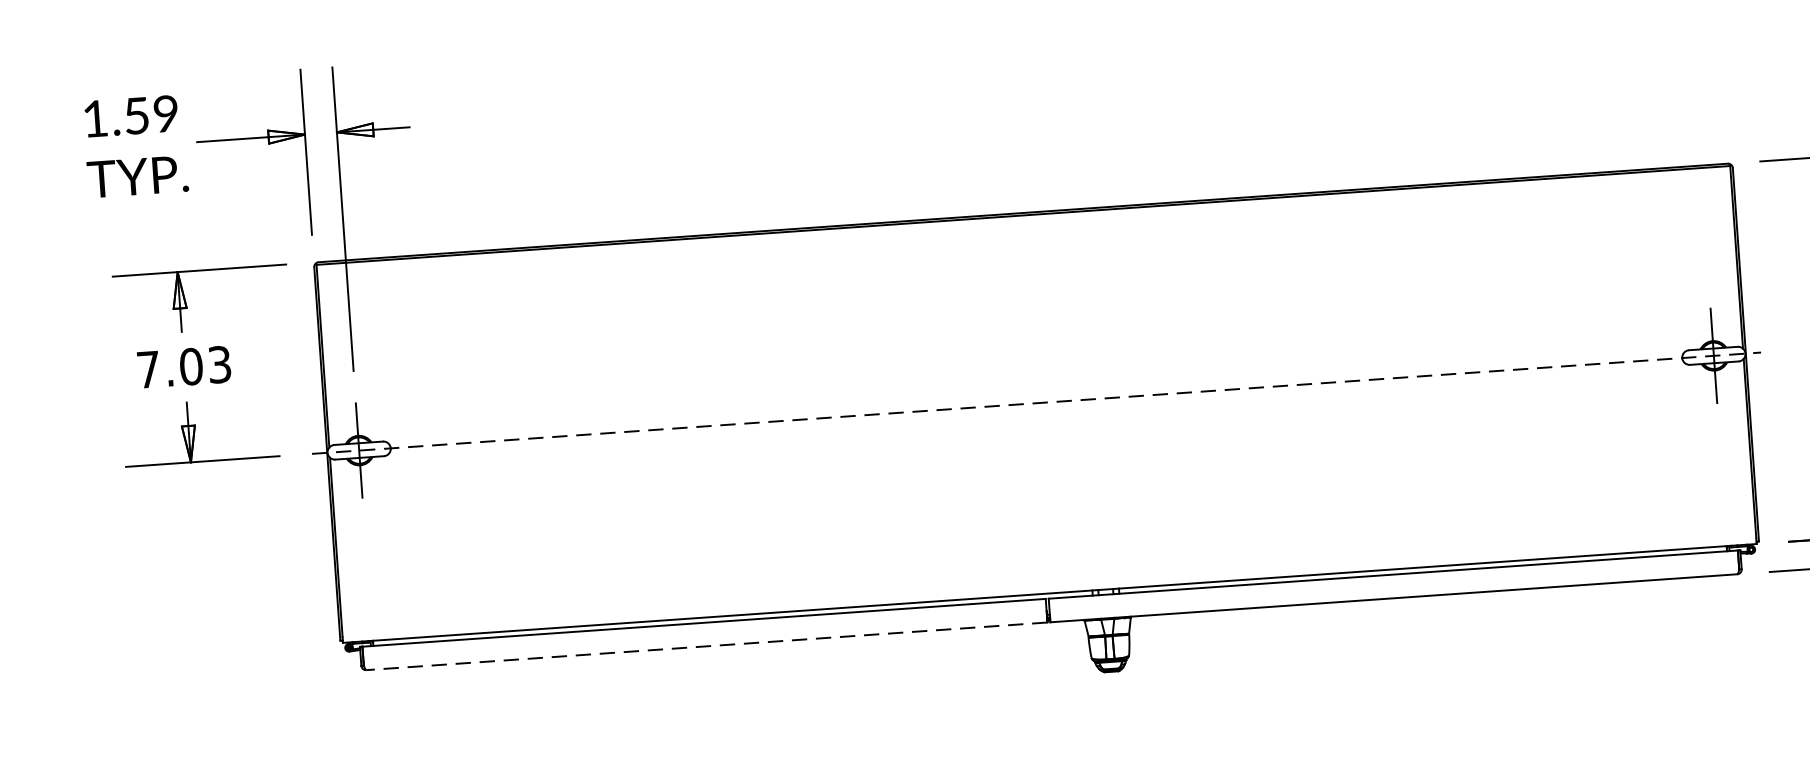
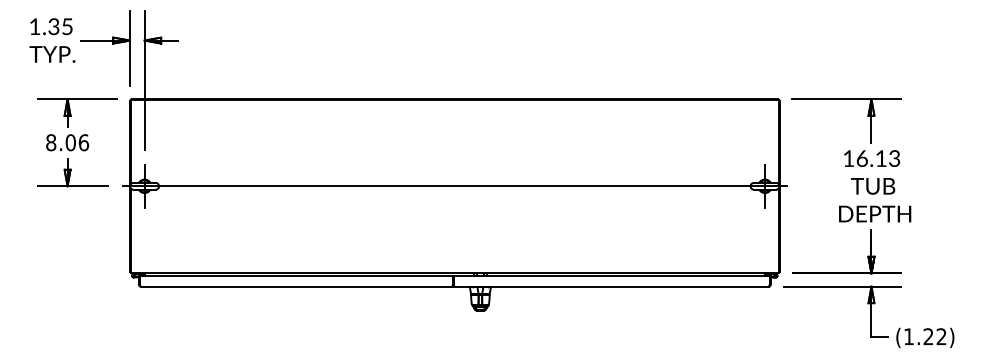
text: (151, 114) -> (60, 26), 1.59 -> 1.35
text: (184, 366) -> (67, 142), 7.03 -> 8.06
line: (1035, 403) -> (454, 186), dashed -> solid
line: (706, 646) -> (296, 286), dashed -> solid

